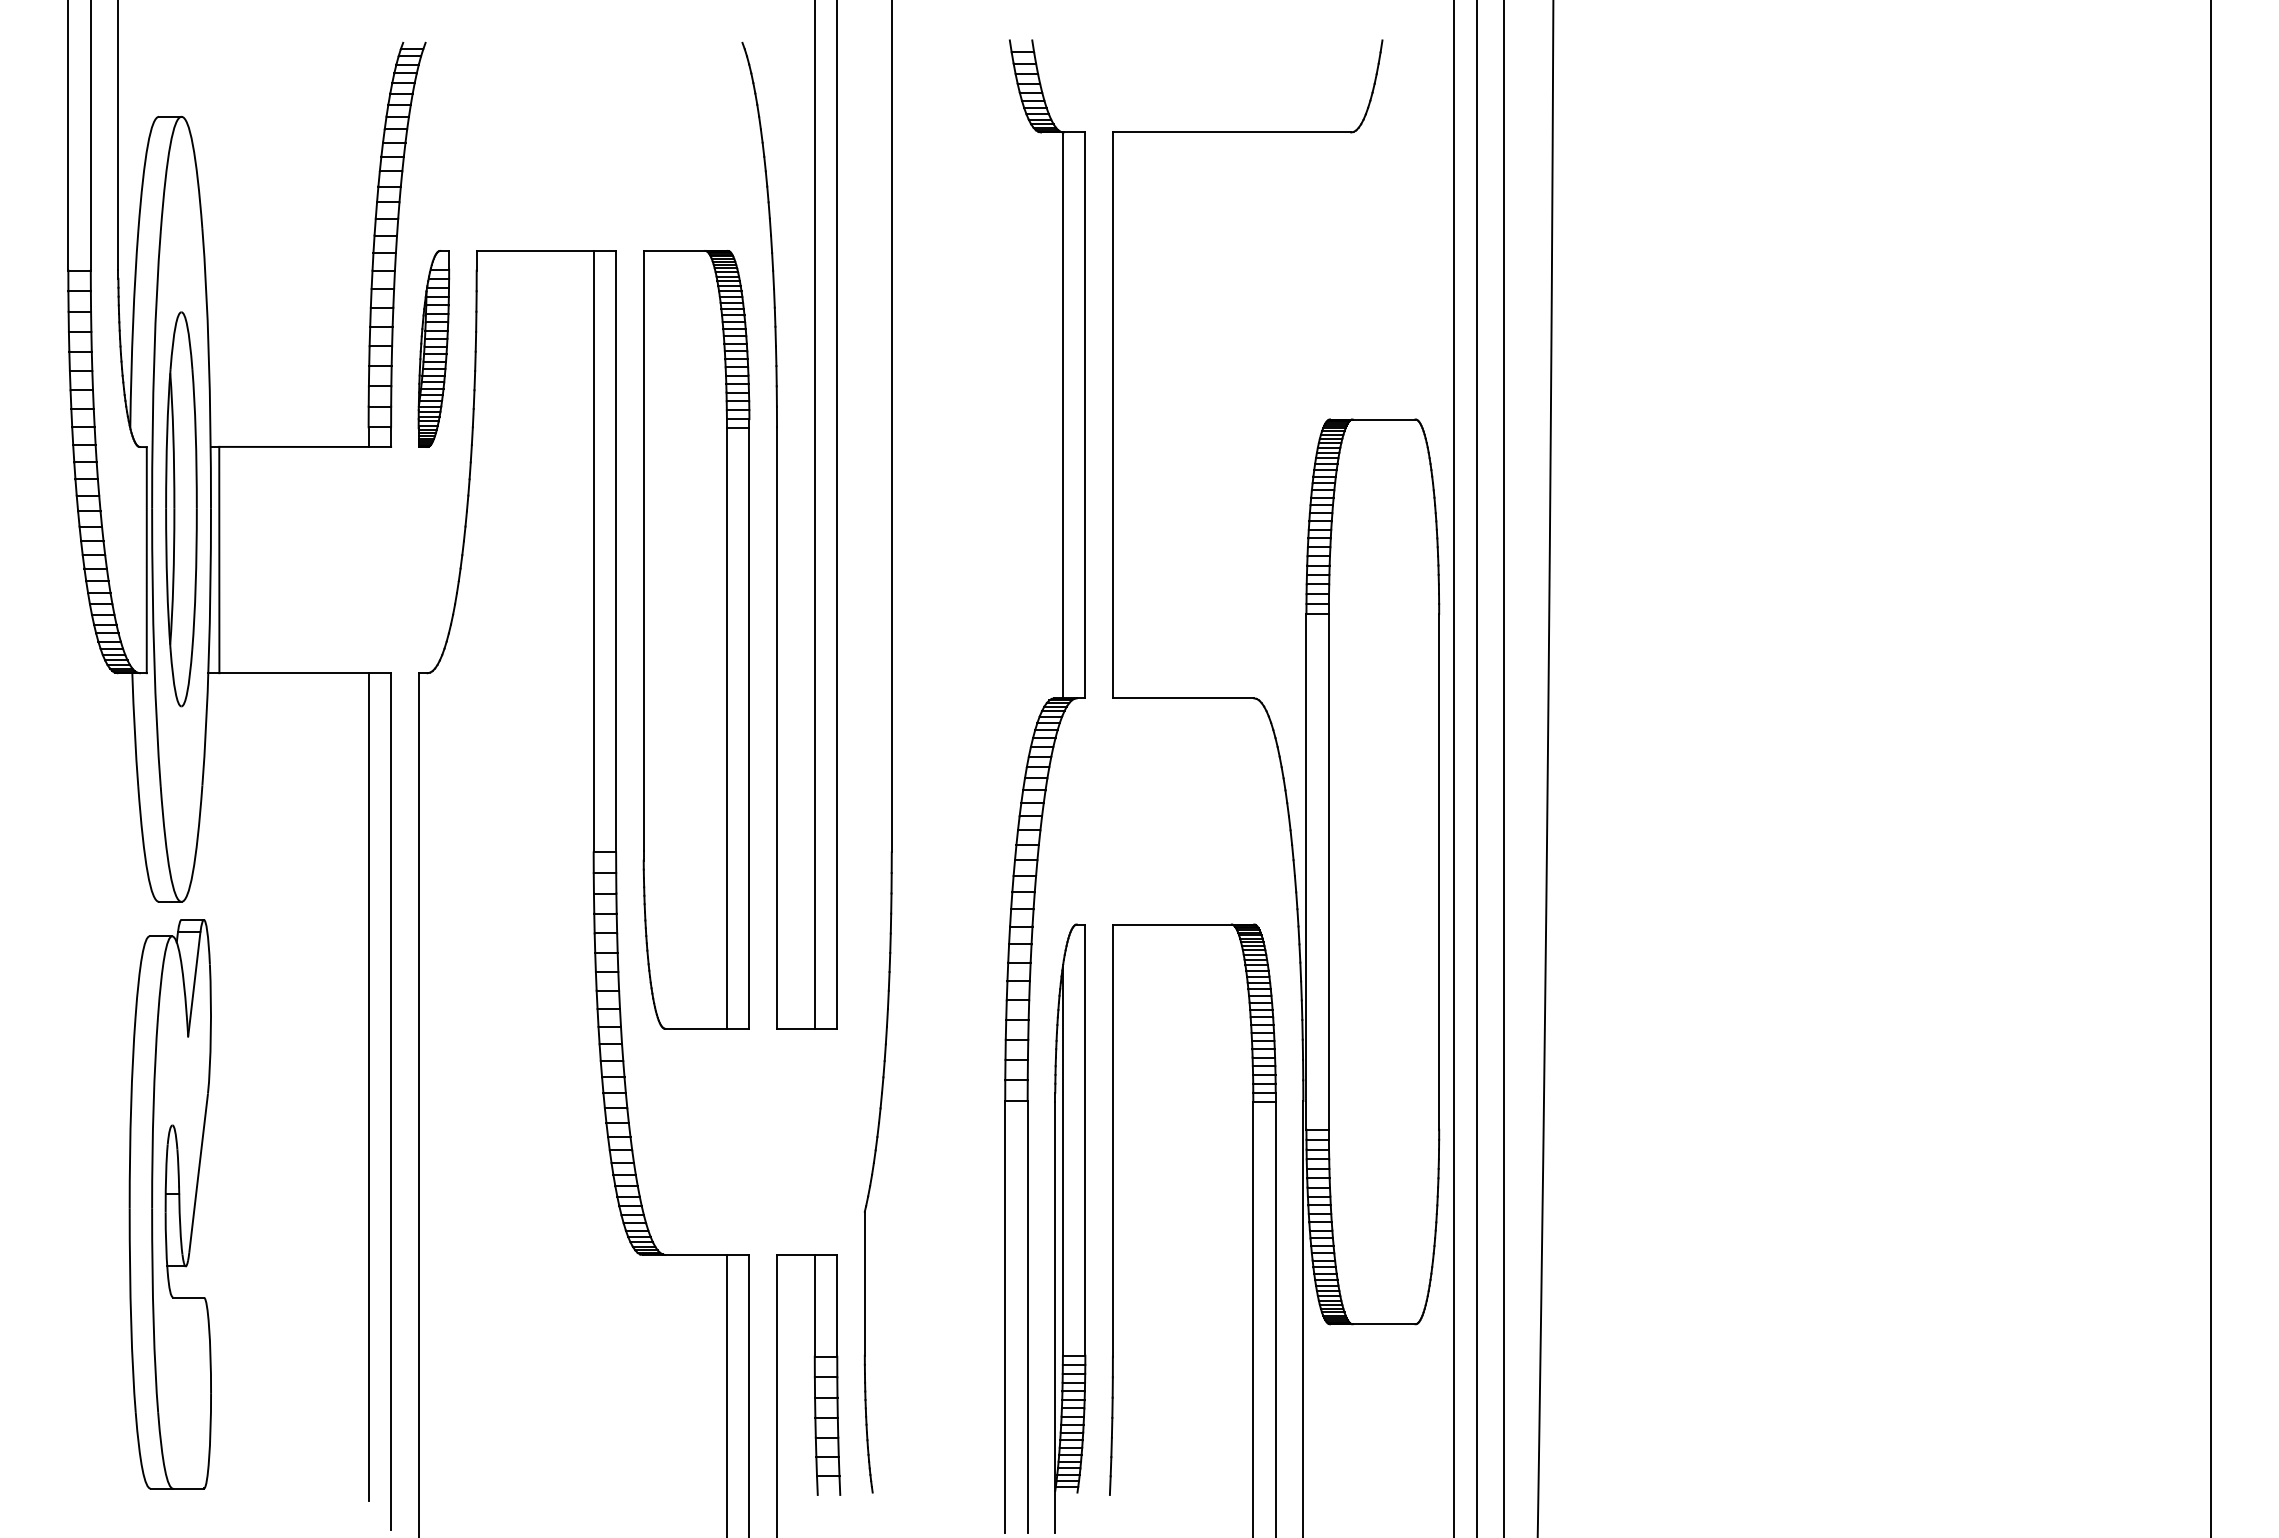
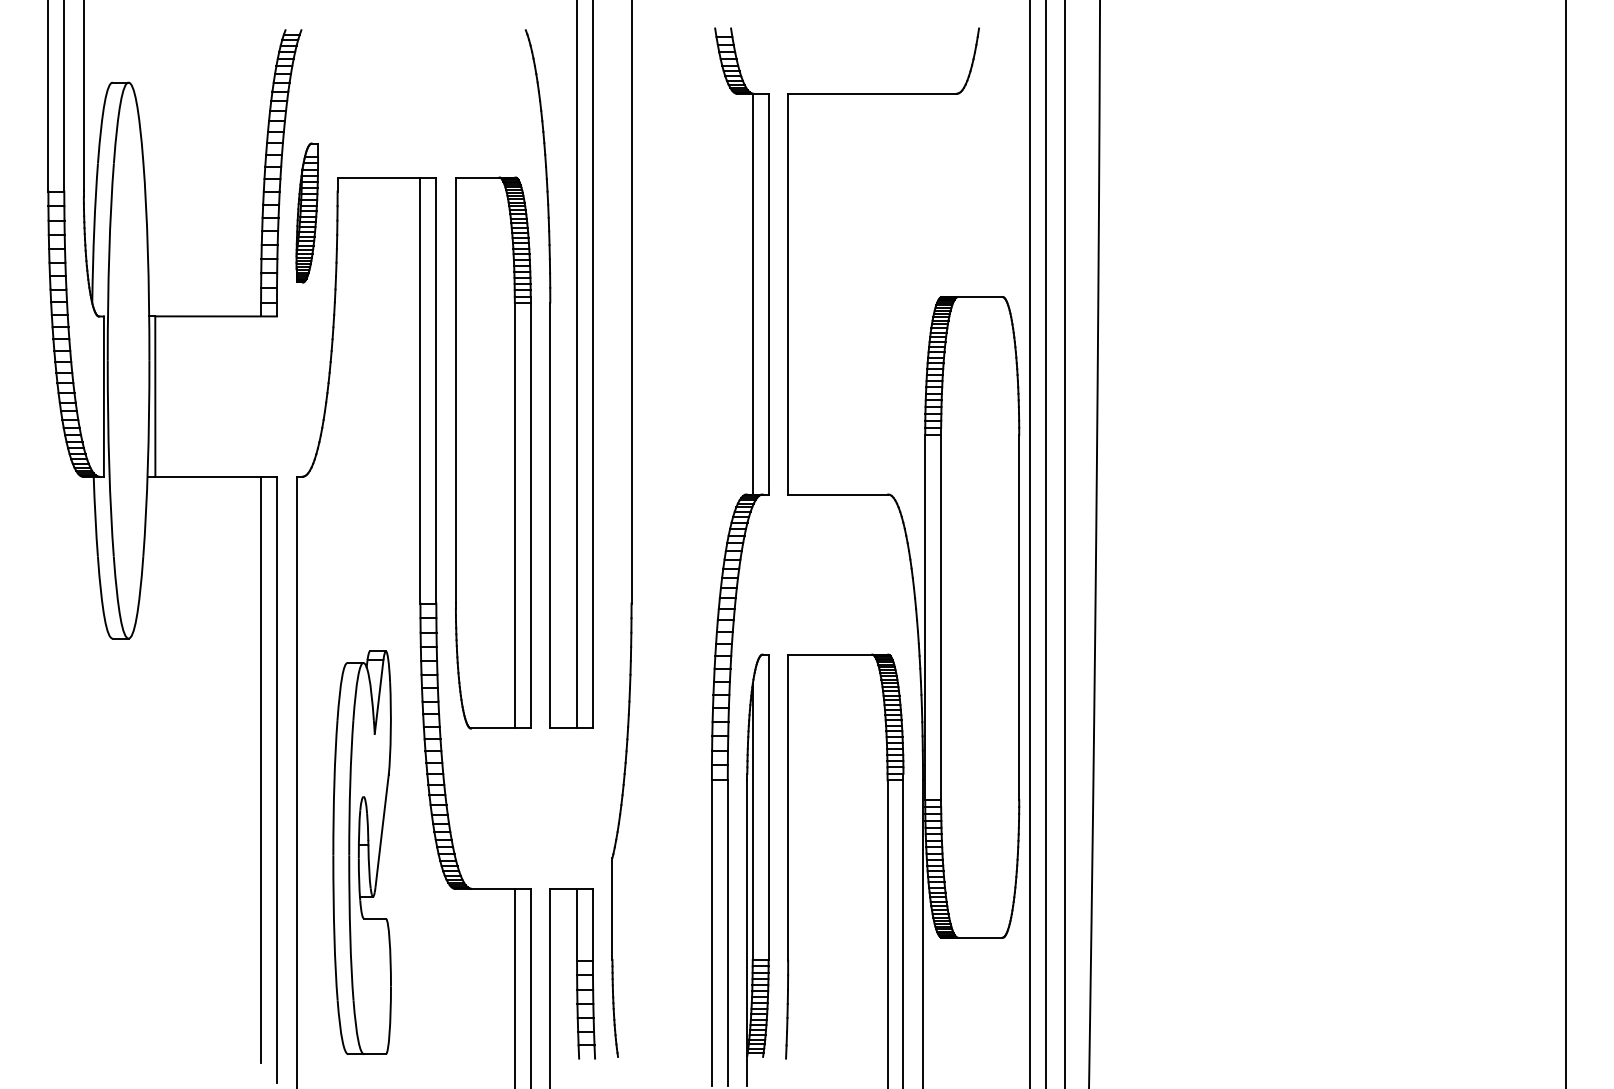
part: (433, 348) -> (307, 212), moved
part: (181, 509) -> (128, 360), removed
part: (169, 1204) -> (361, 852), moved

